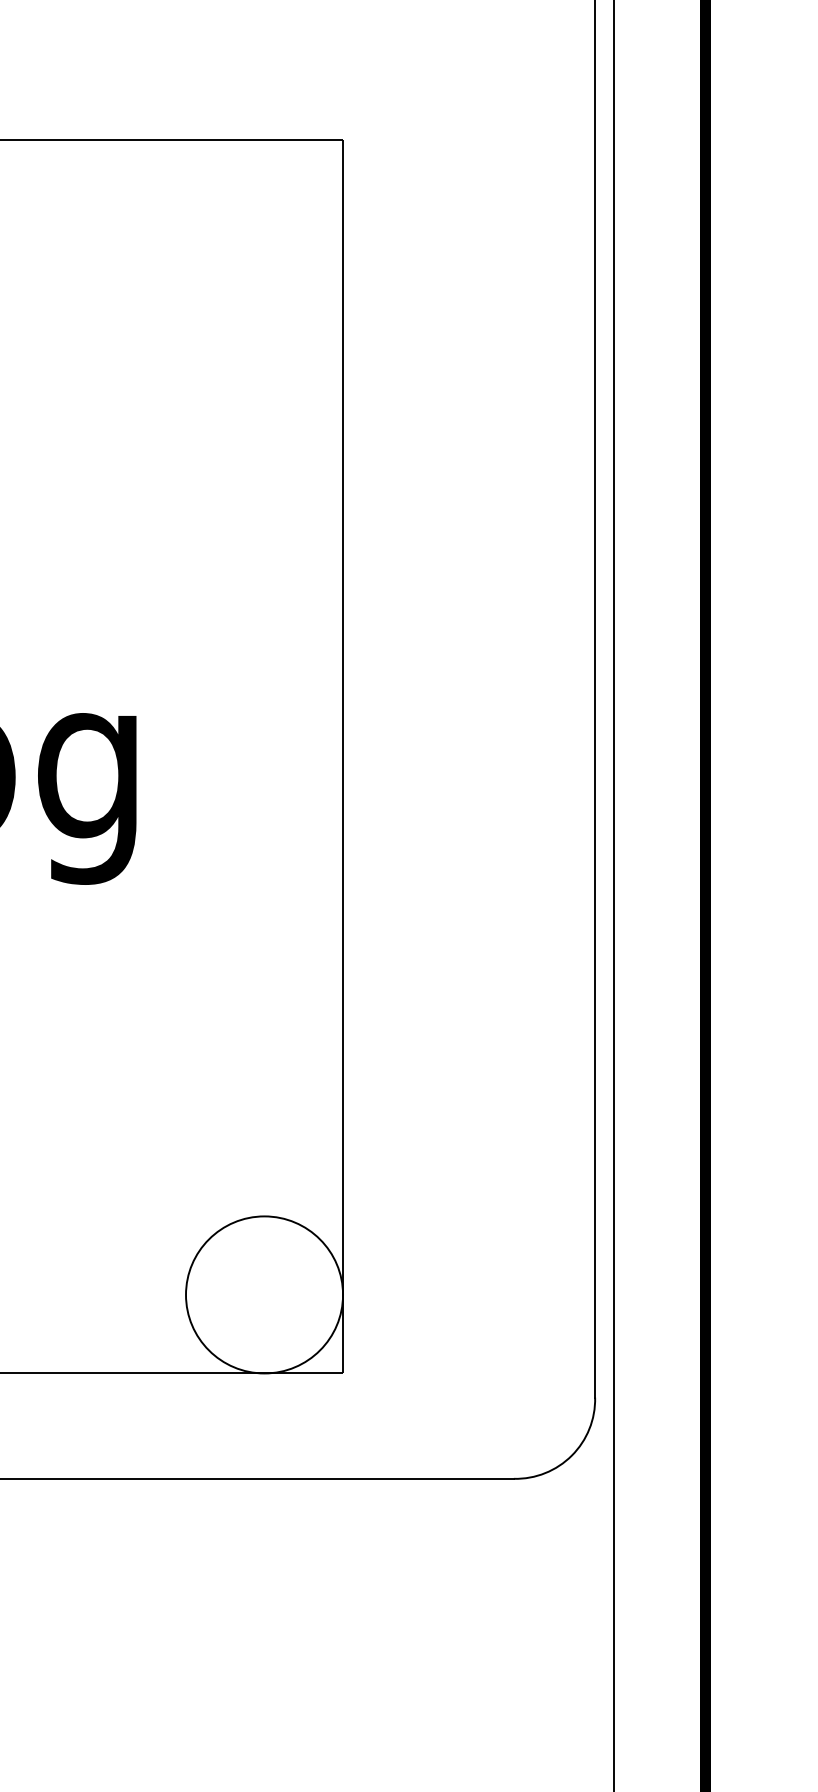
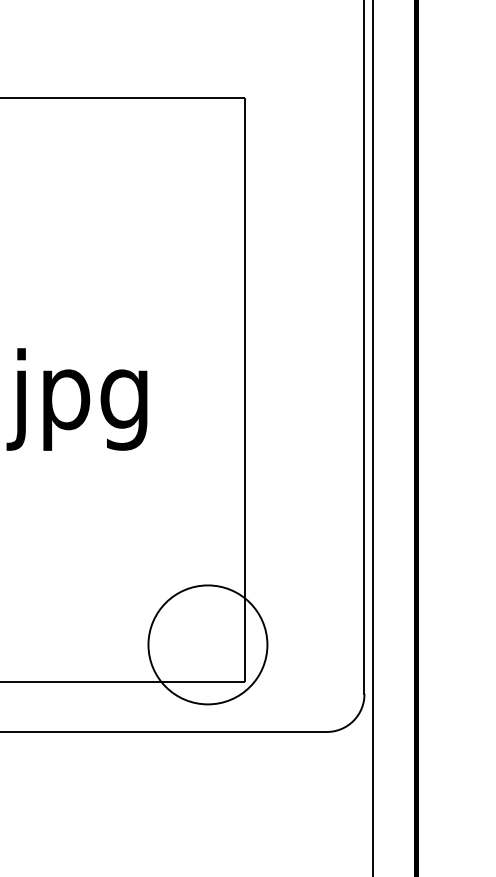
circle: (263, 1294) -> (207, 644), size x1.6

